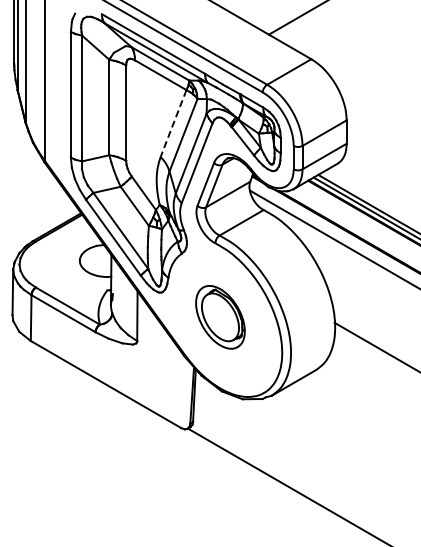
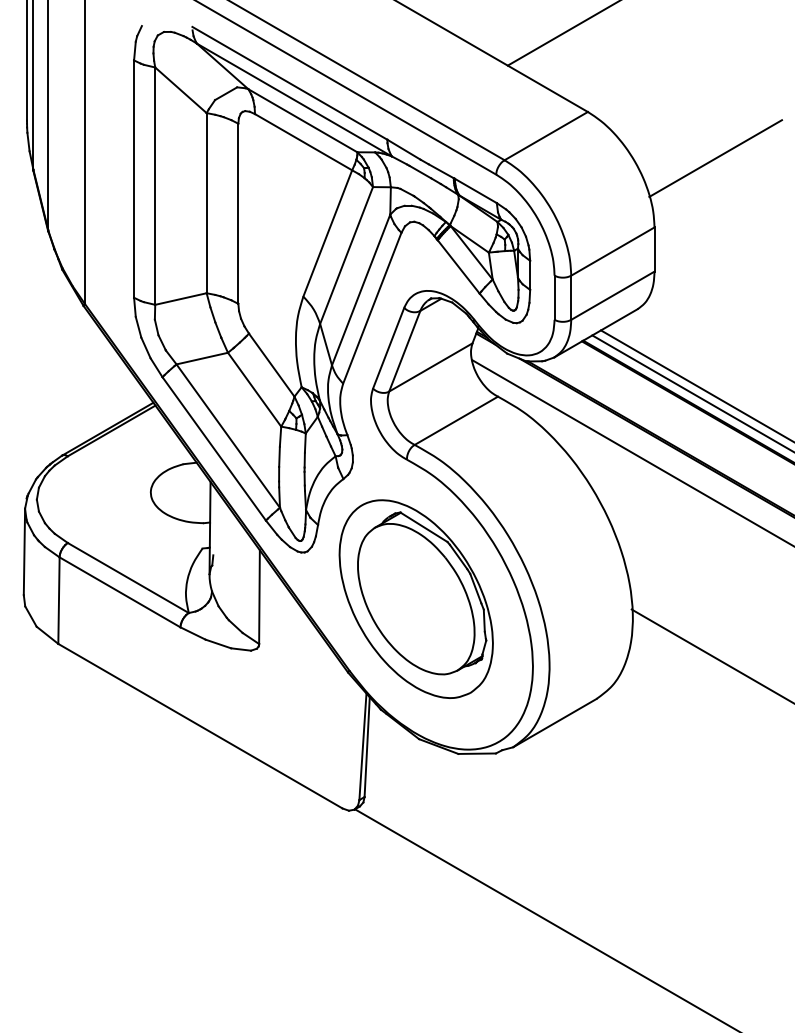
line: (378, 83) -> (714, 157), added
line: (173, 123) -> (327, 233), dashed -> solid
part: (220, 317) -> (416, 599), size x1.67

